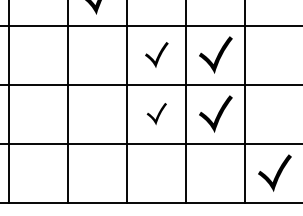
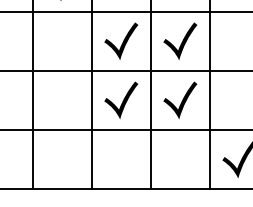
part: (156, 54) -> (121, 40), size x1.43
part: (156, 113) -> (121, 99), size x1.67

